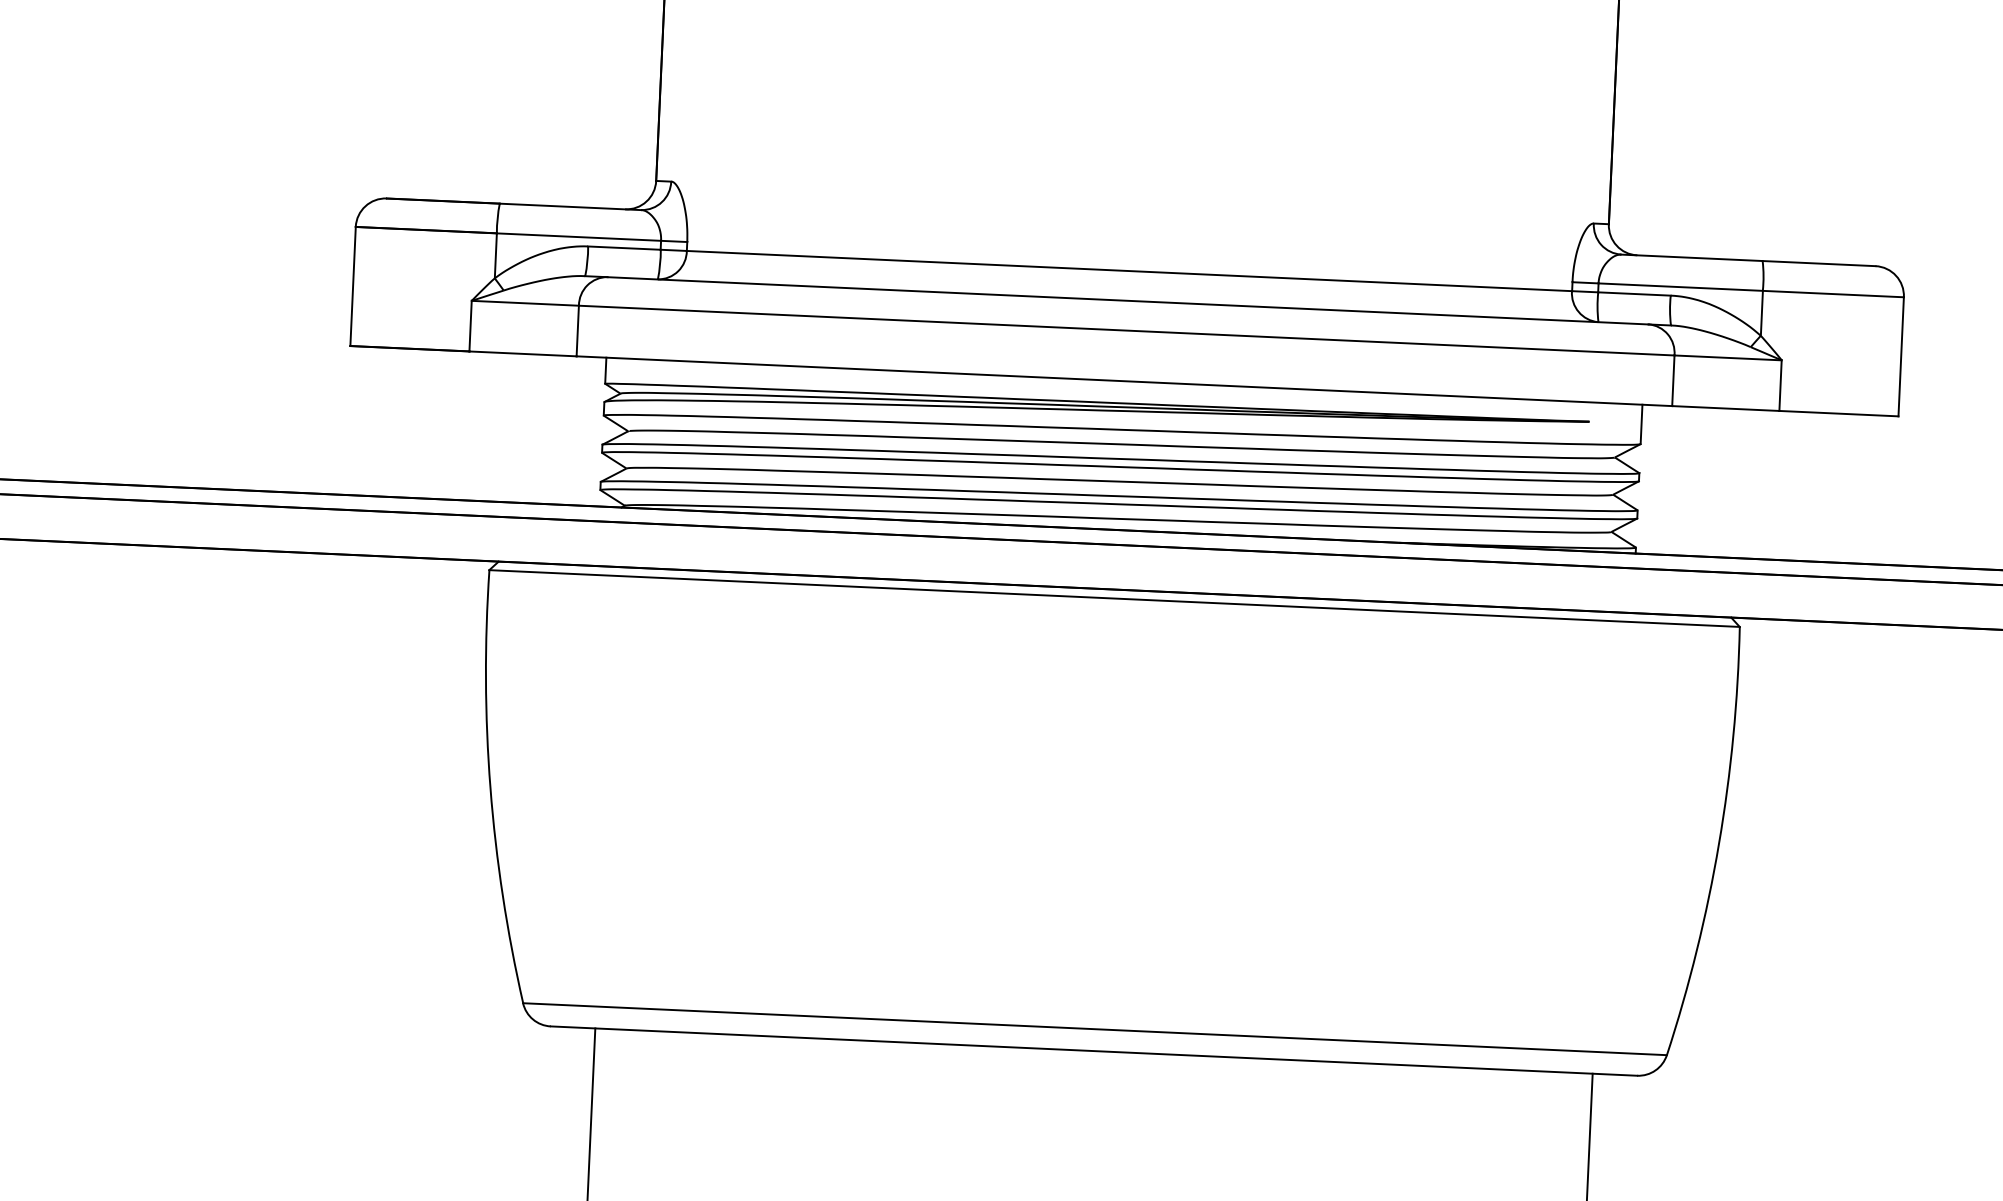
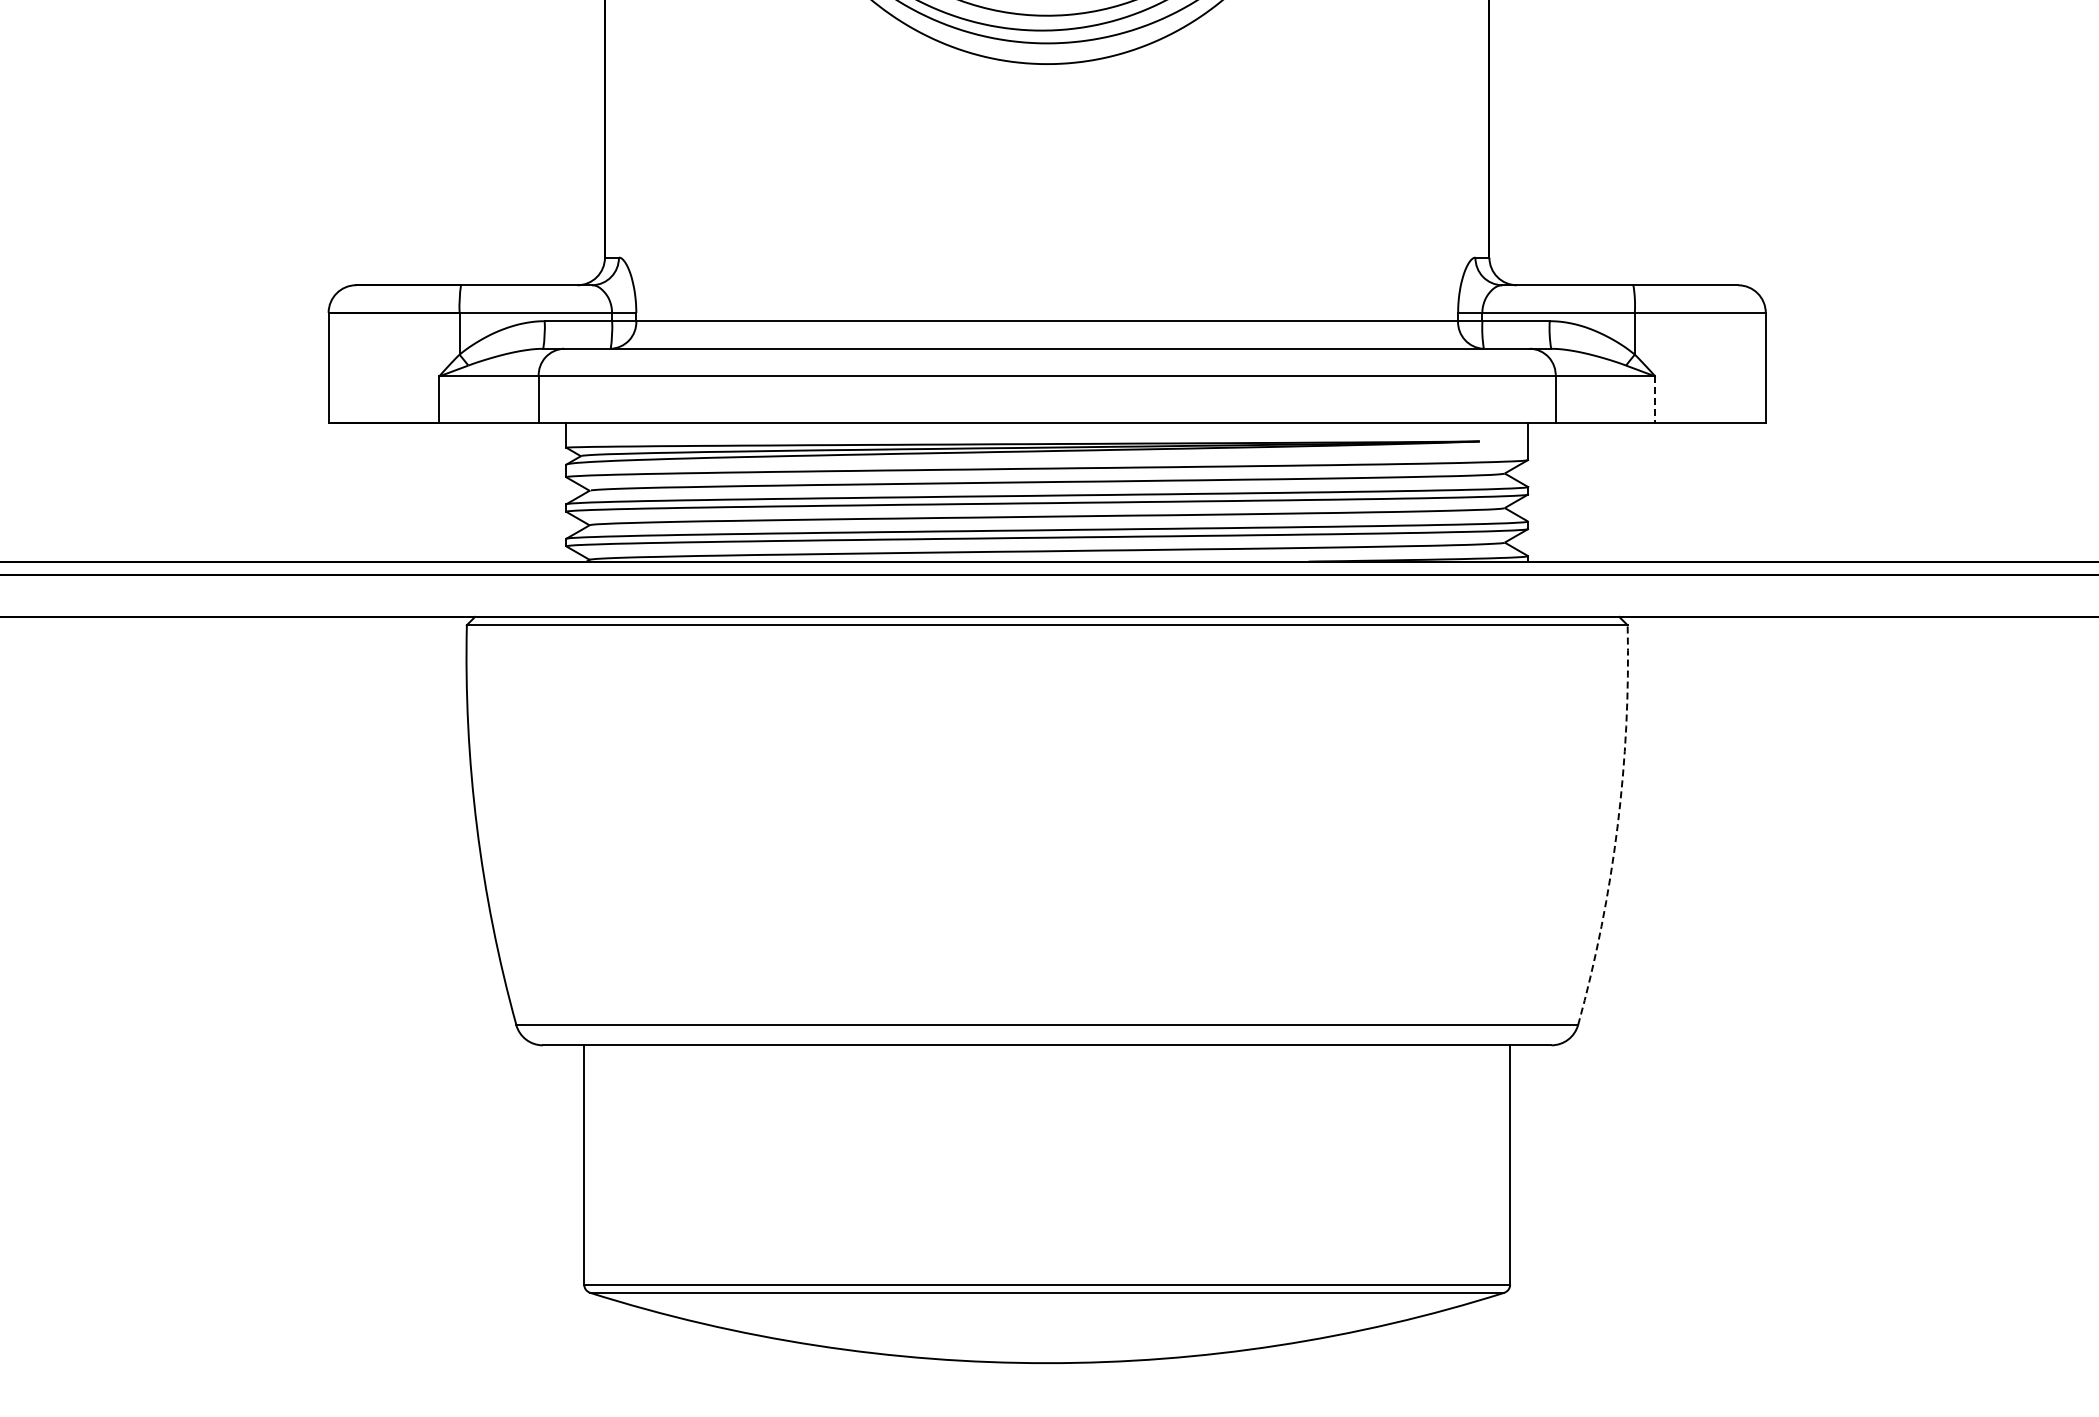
line: (1780, 386) -> (1655, 400), solid -> dashed
arc: (1719, 843) -> (1617, 826), solid -> dashed

